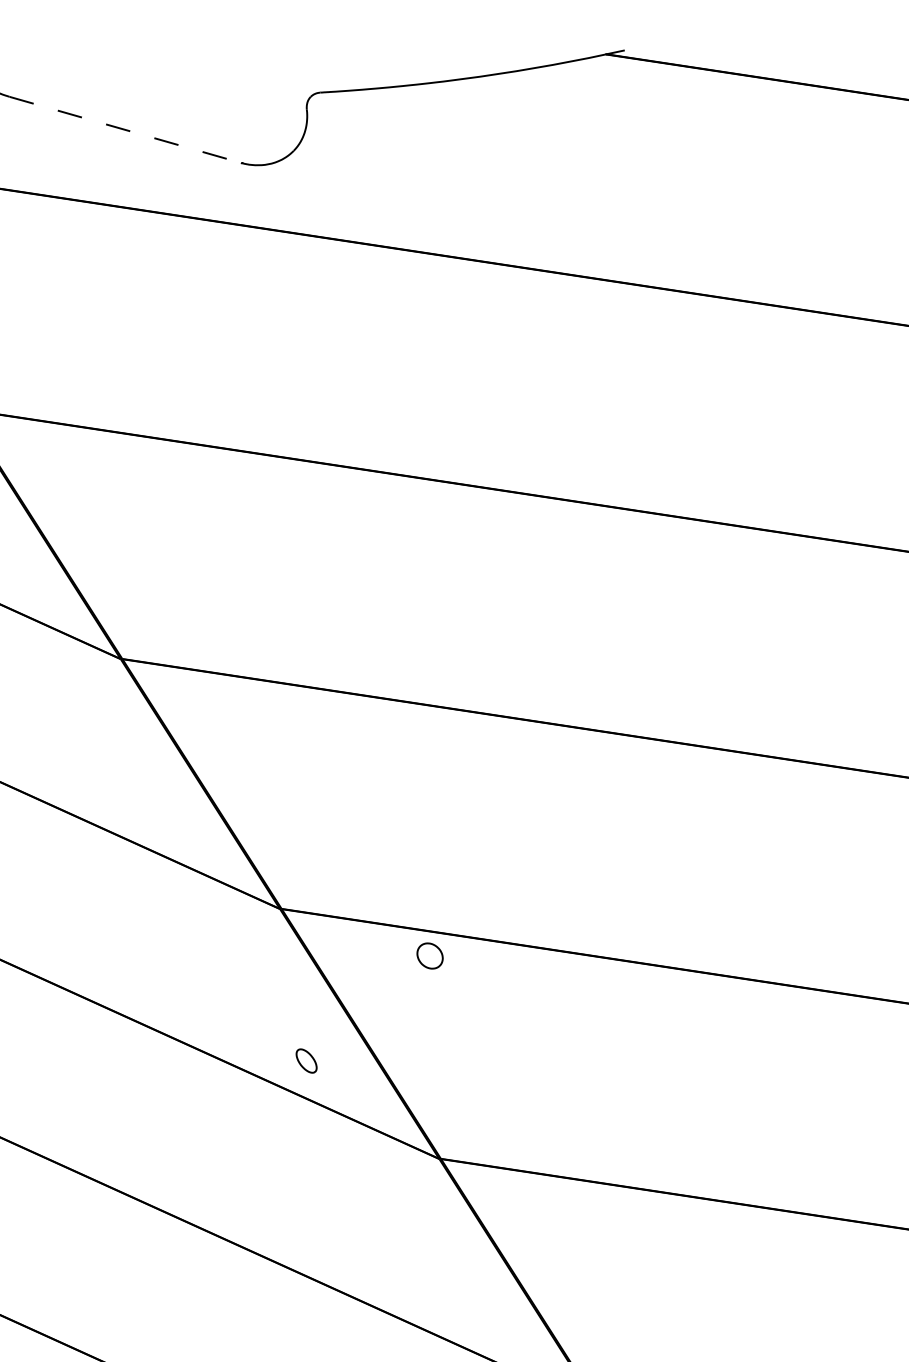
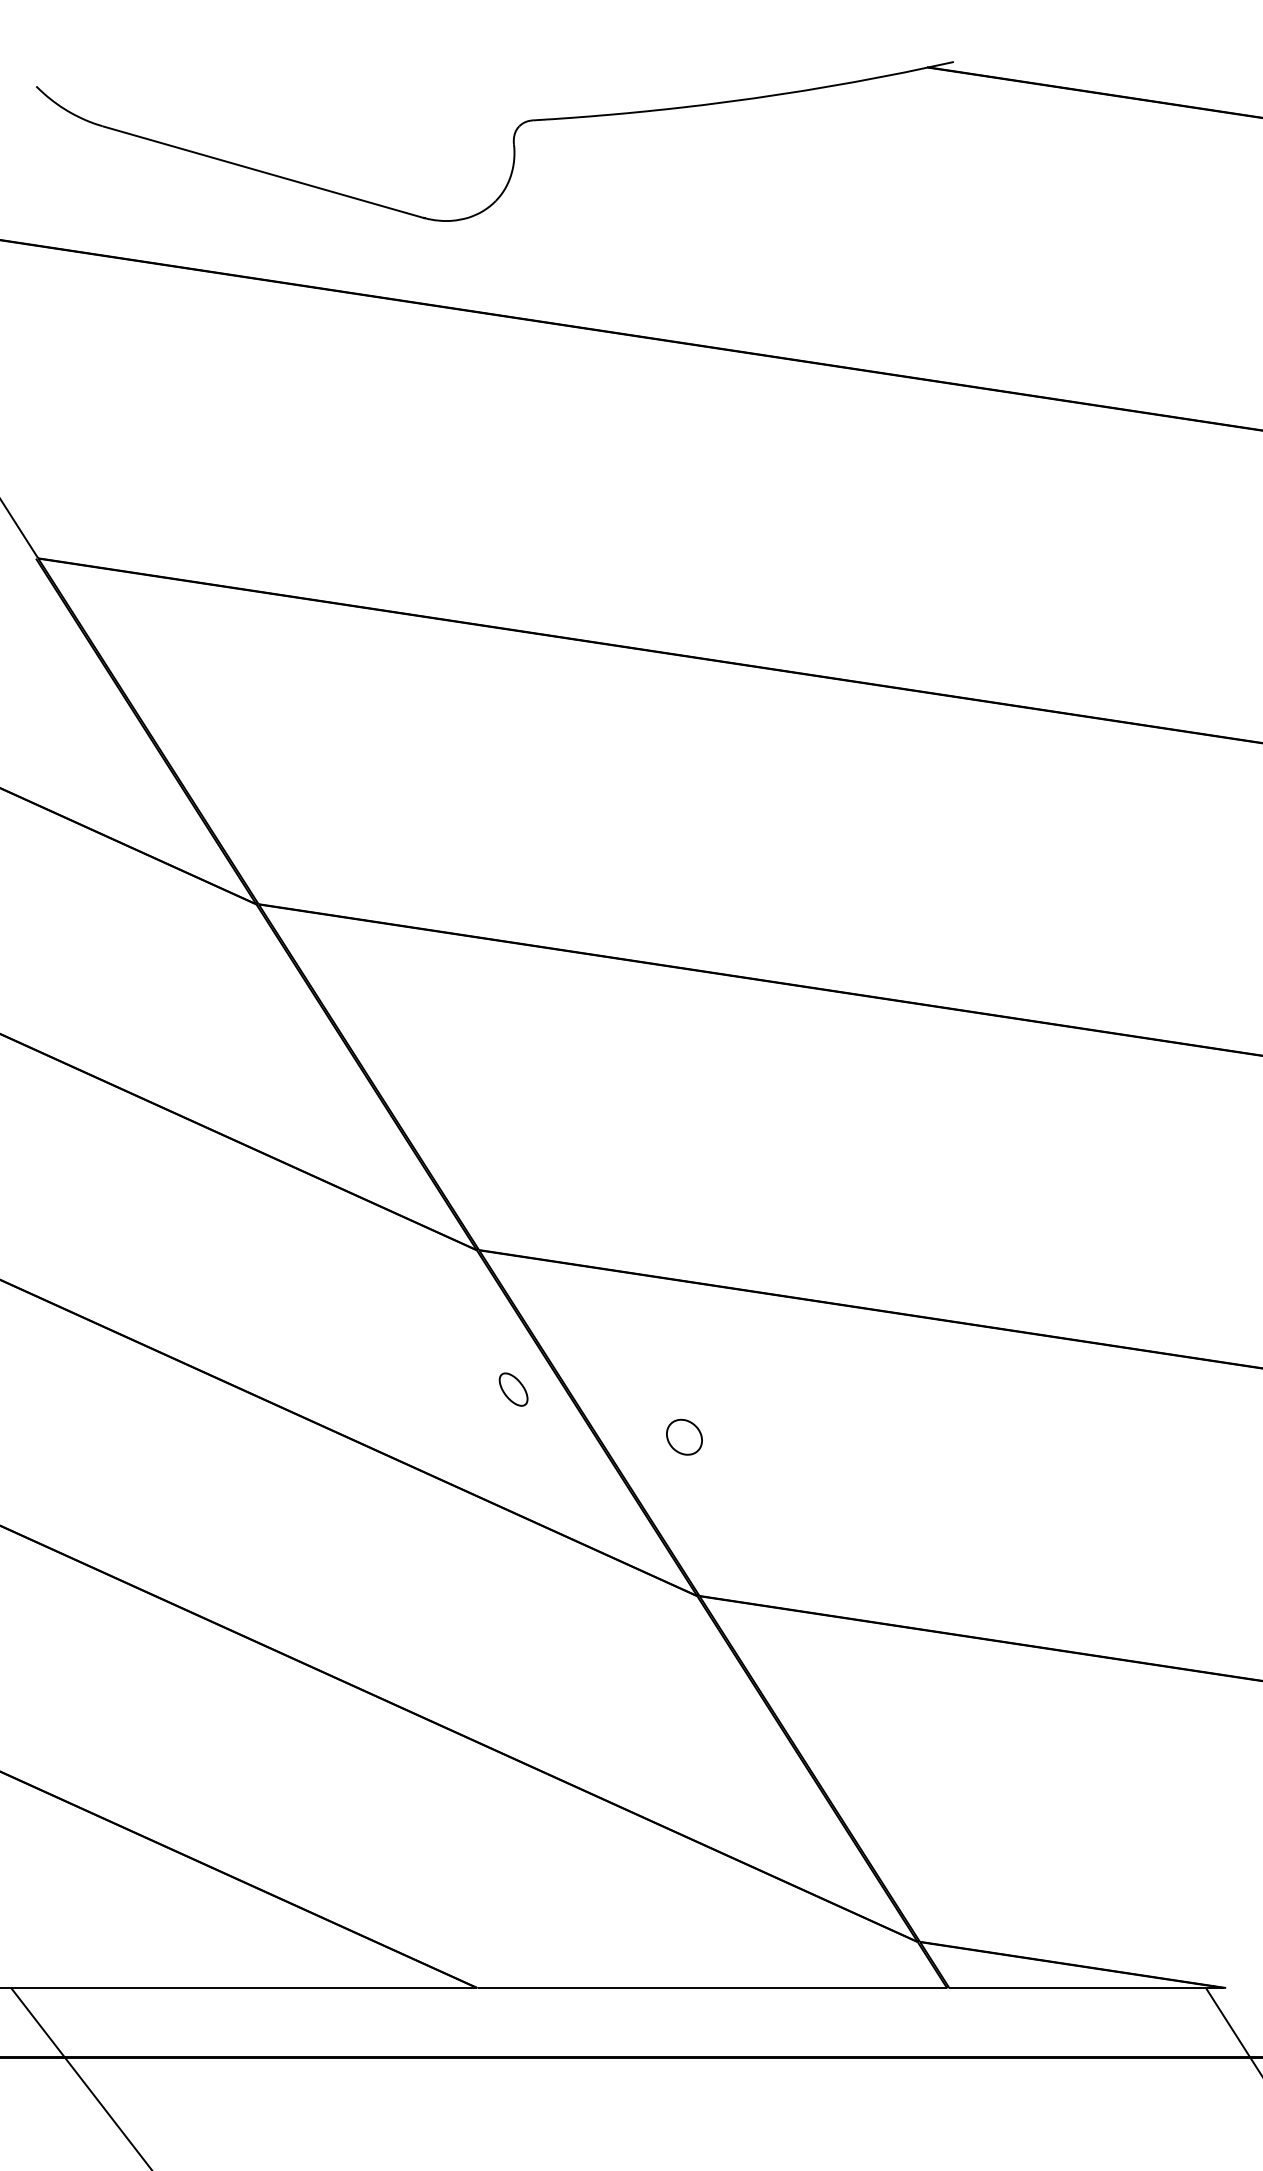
line: (125, 130) -> (262, 172), dashed -> solid
part: (430, 955) -> (684, 1436), moved
part: (306, 1060) -> (513, 1389), moved

